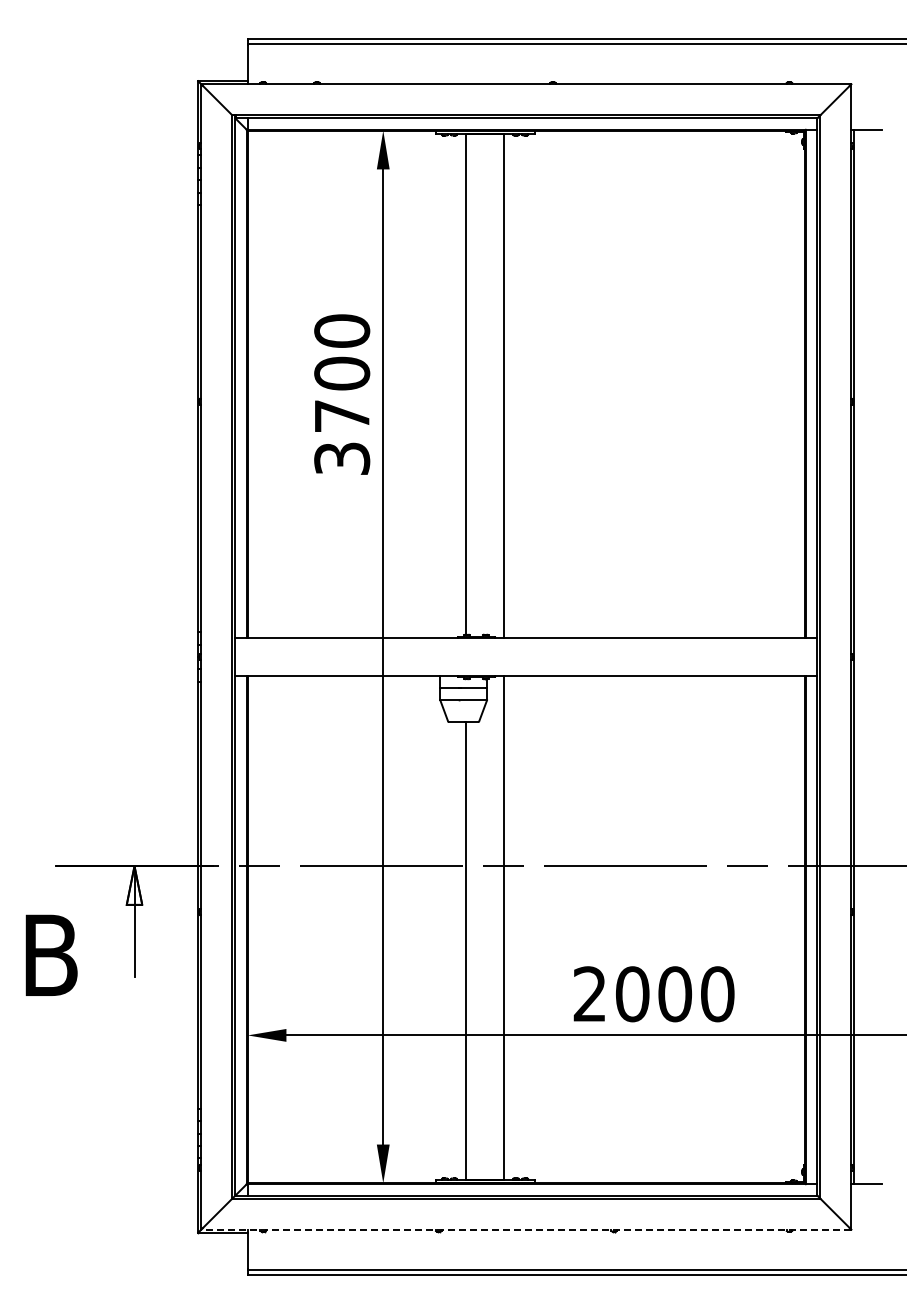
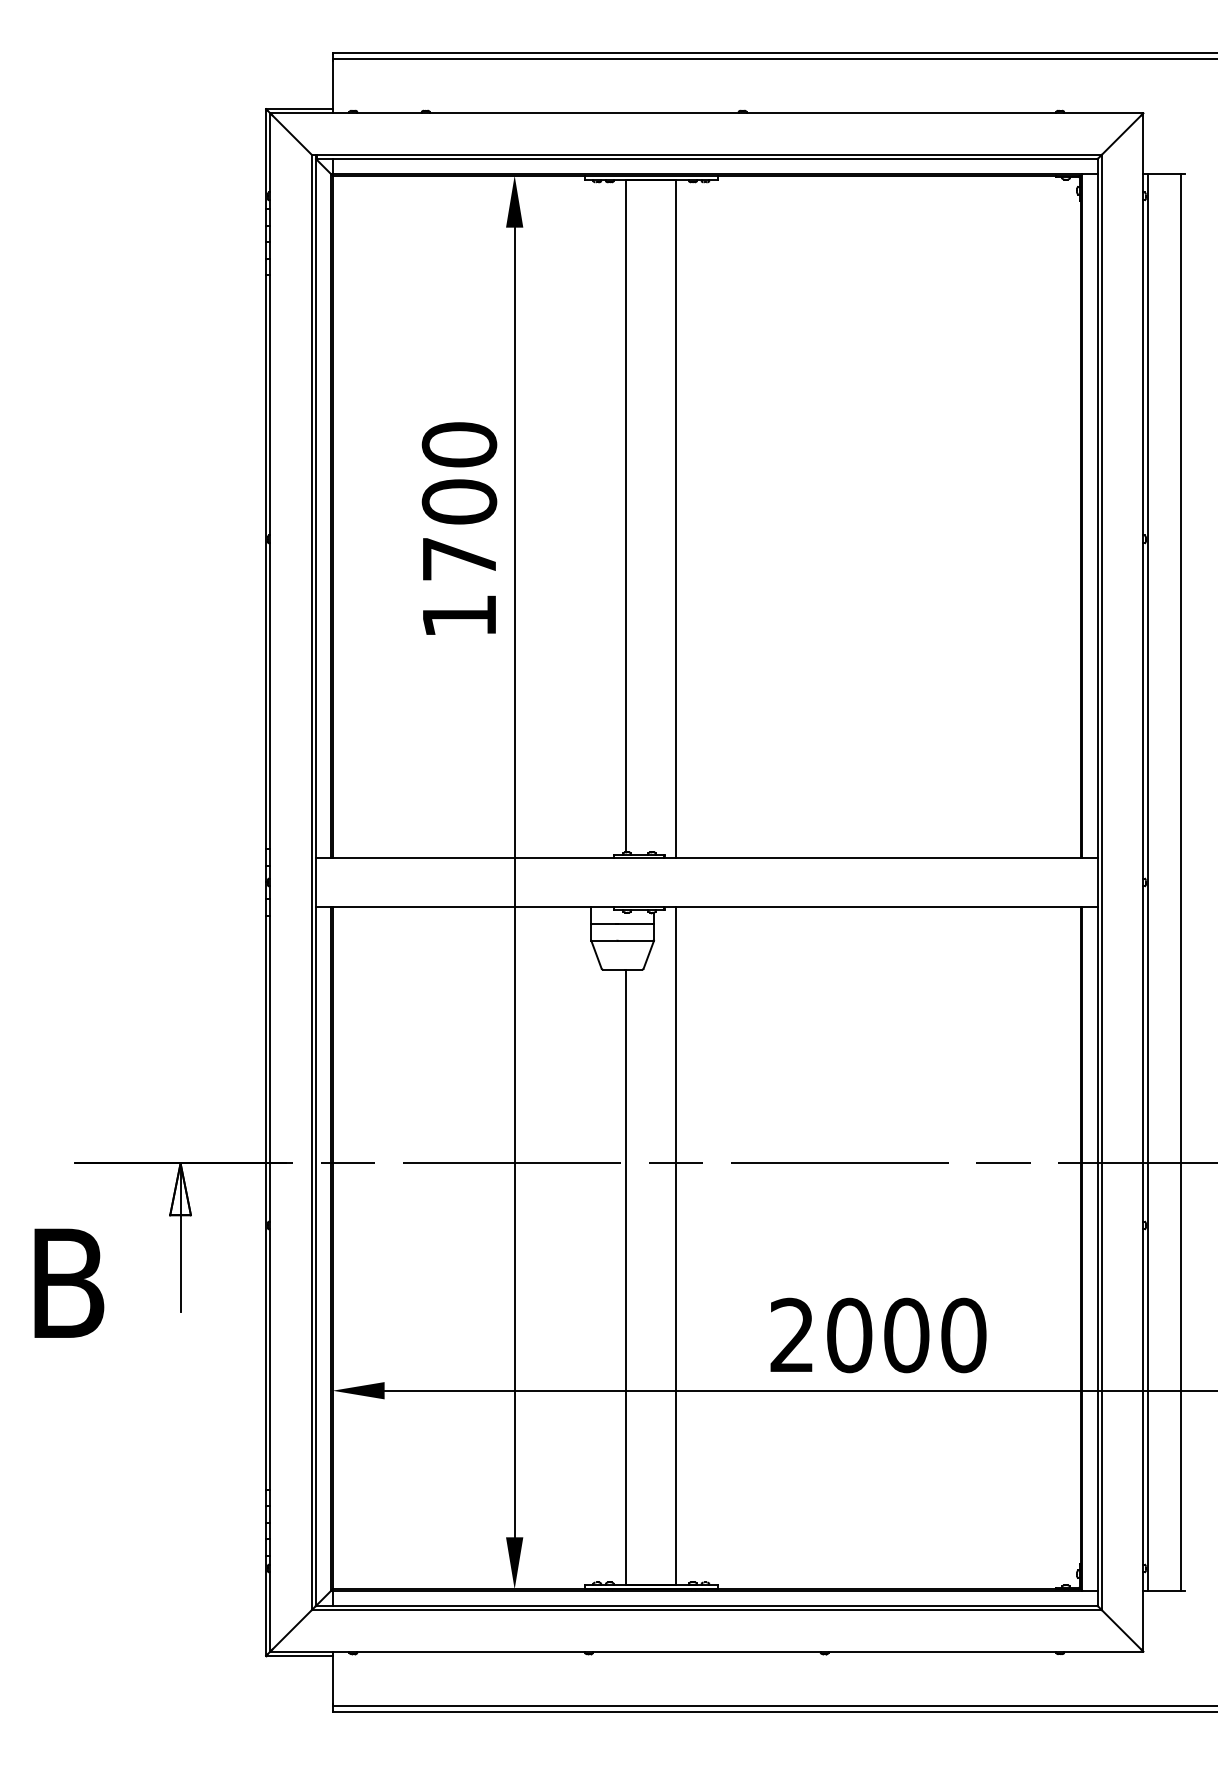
text: (342, 458) -> (459, 615), 3700 -> 1700
line: (879, 656) -> (1181, 881), added
line: (525, 1229) -> (705, 1651), dashed -> solid

